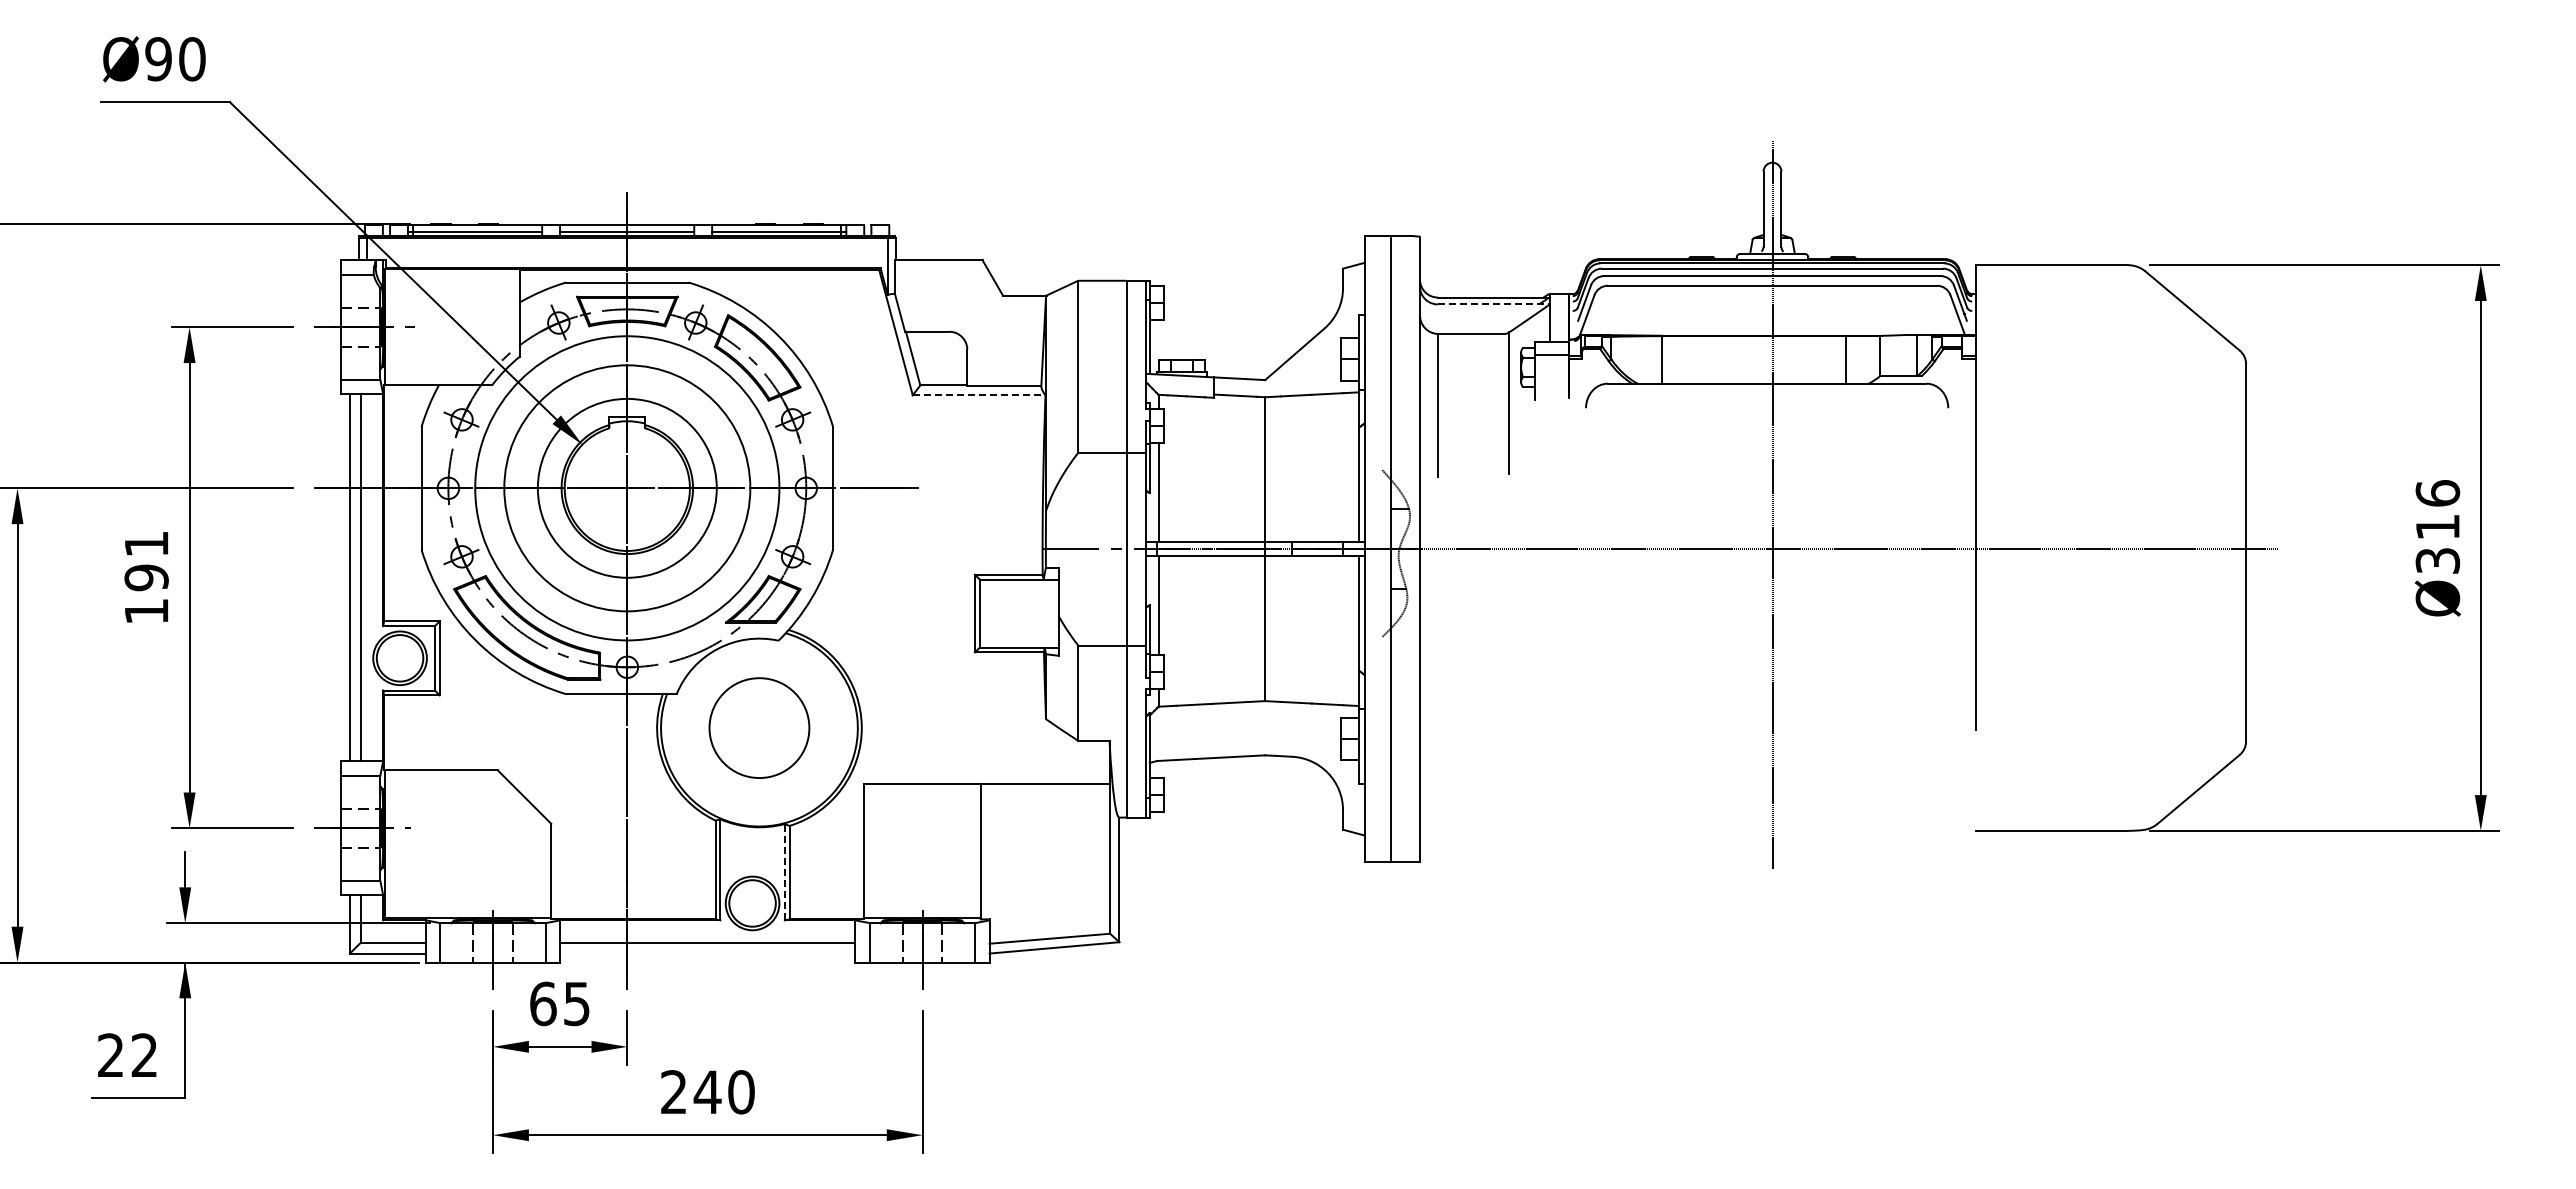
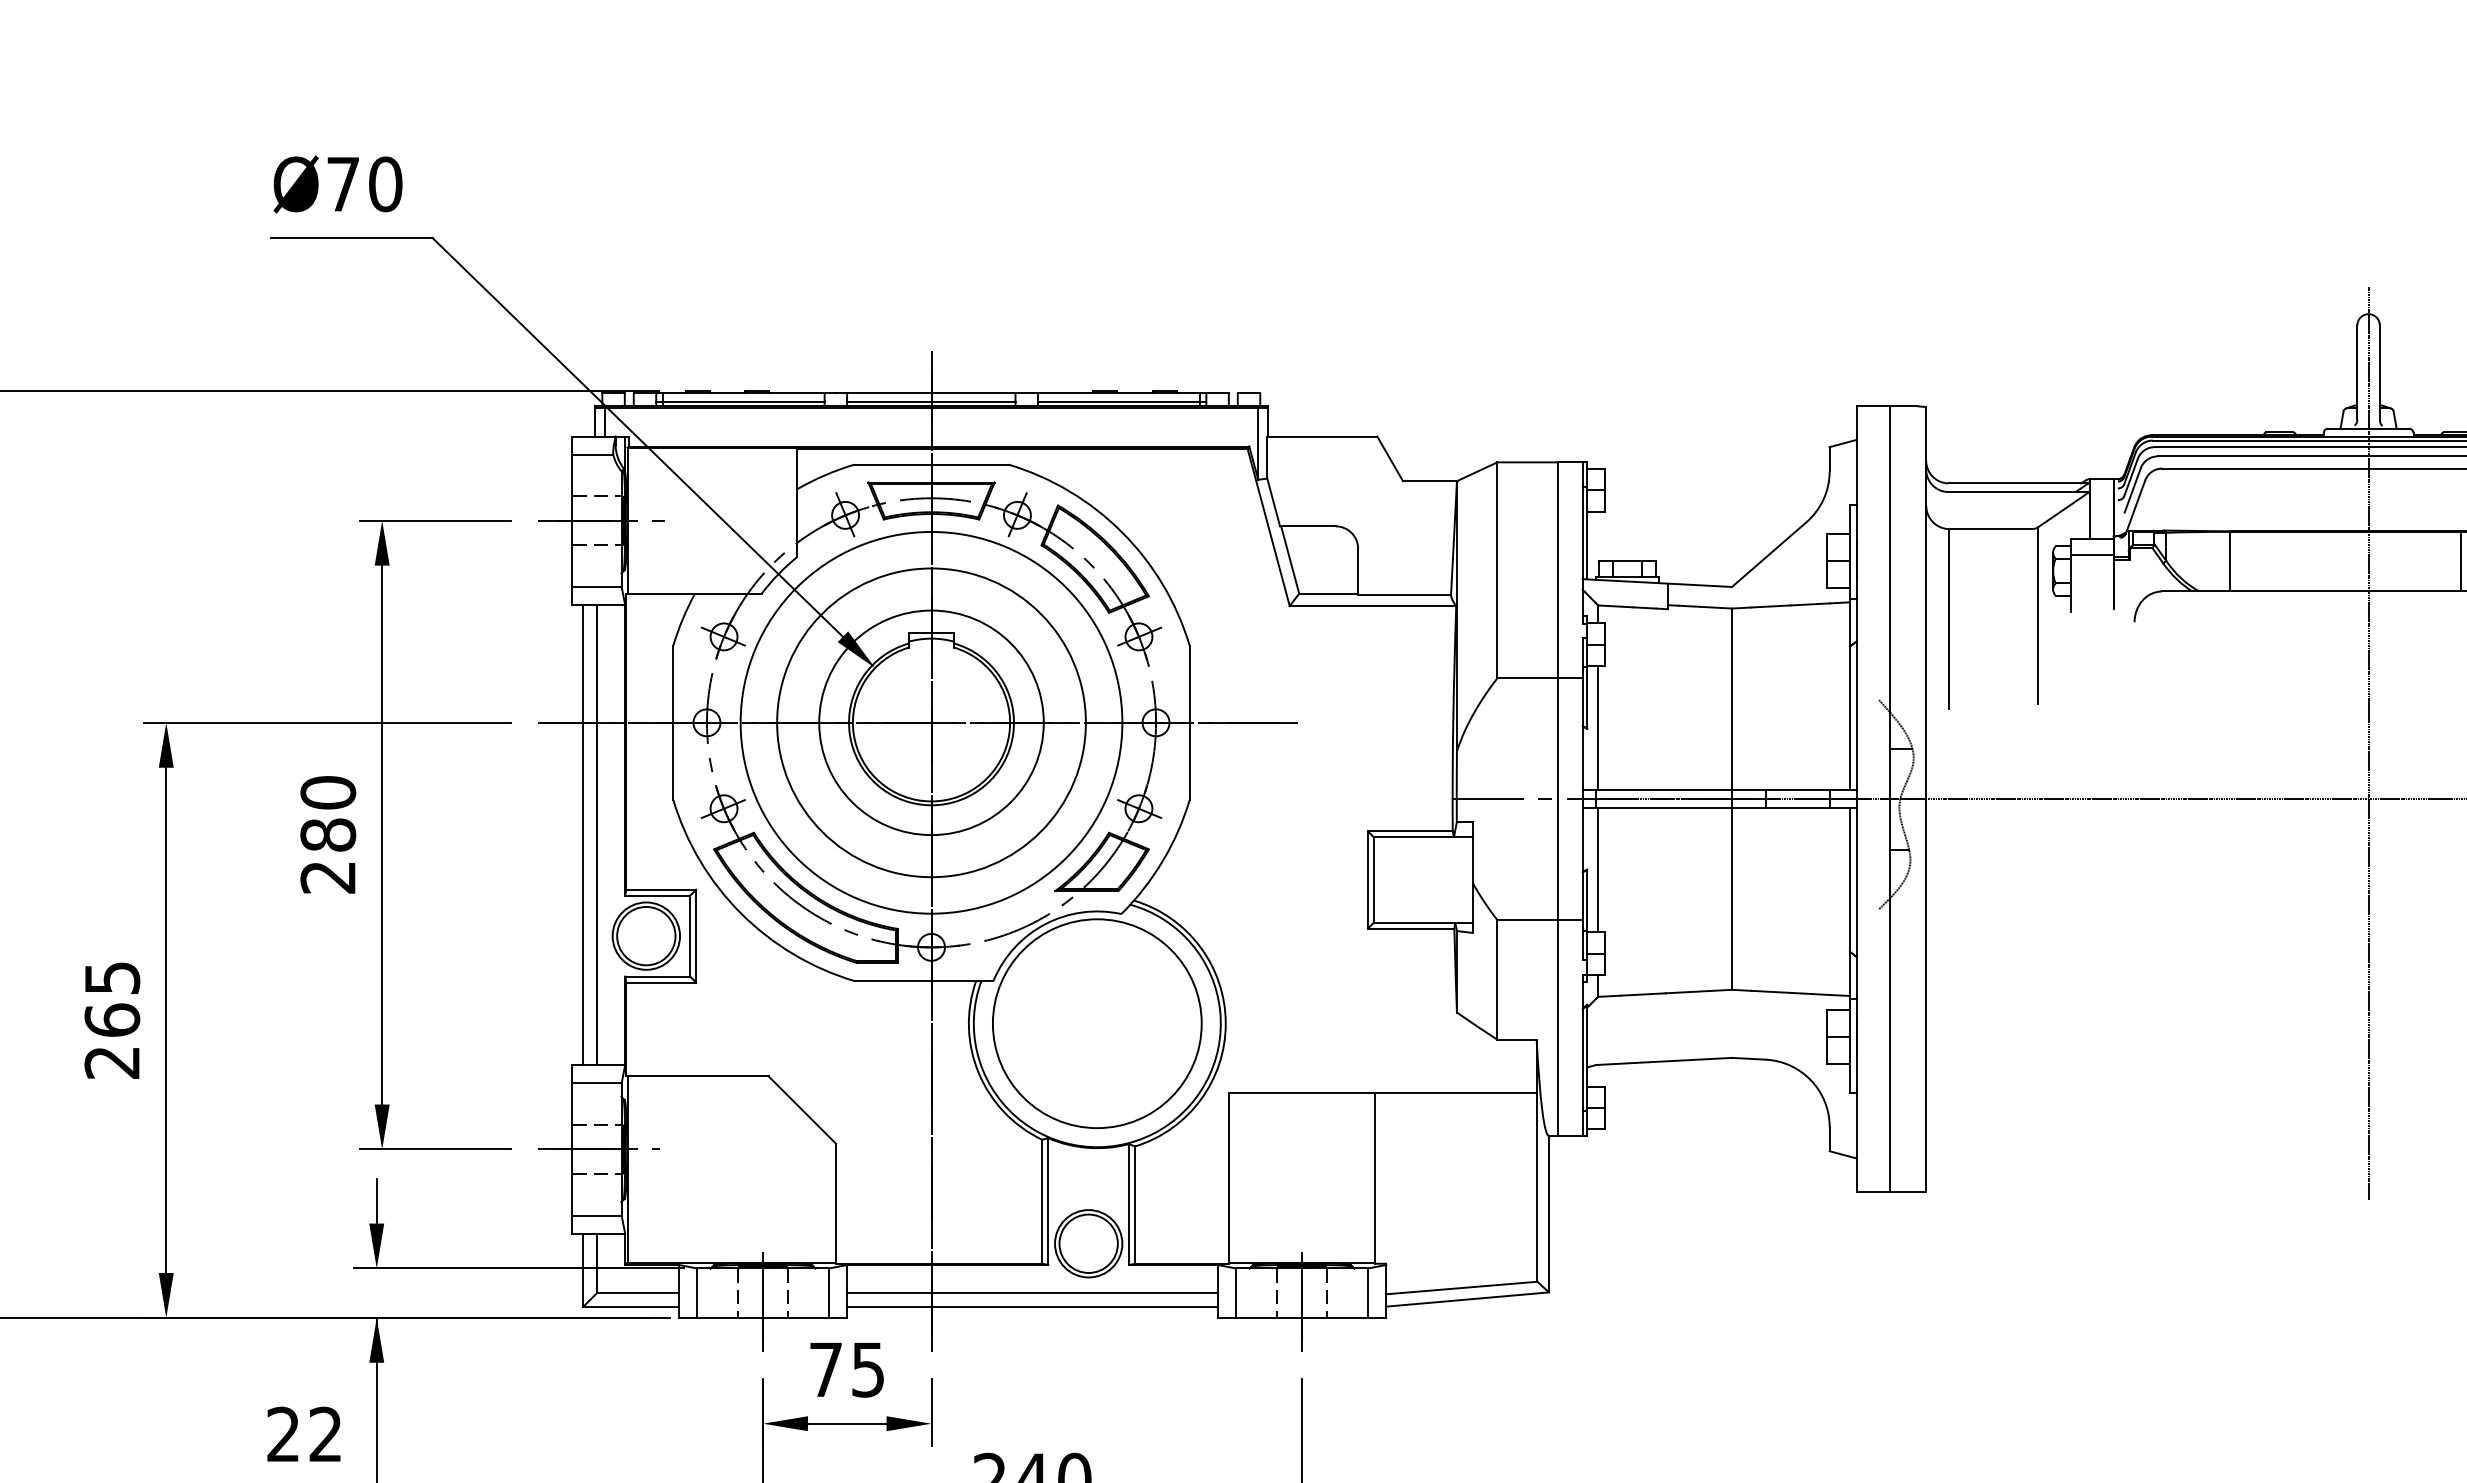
text: (158, 59) -> (343, 184), Ø90 -> Ø70
line: (1494, 304) -> (2019, 492), dashed -> solid
line: (979, 395) -> (1373, 606), dashed -> solid
text: (146, 577) -> (328, 834), 191 -> 280
circle: (759, 727) -> (1097, 1022), size x1.67
line: (784, 871) -> (1128, 1203), dashed -> solid
line: (707, 953) -> (1032, 1306), added
text: (543, 1003) -> (826, 1369), 65 -> 75

